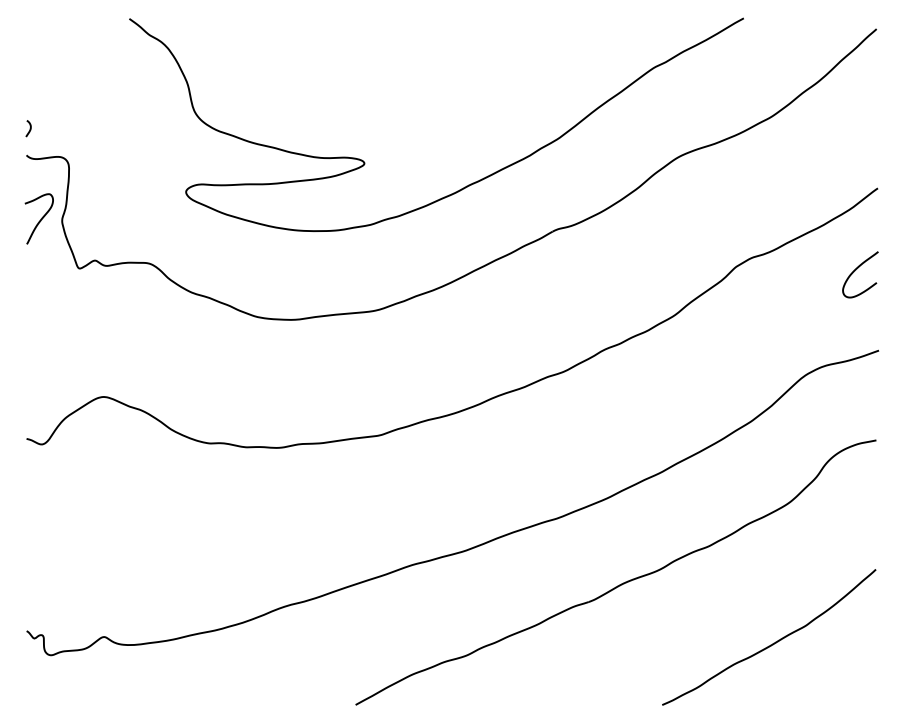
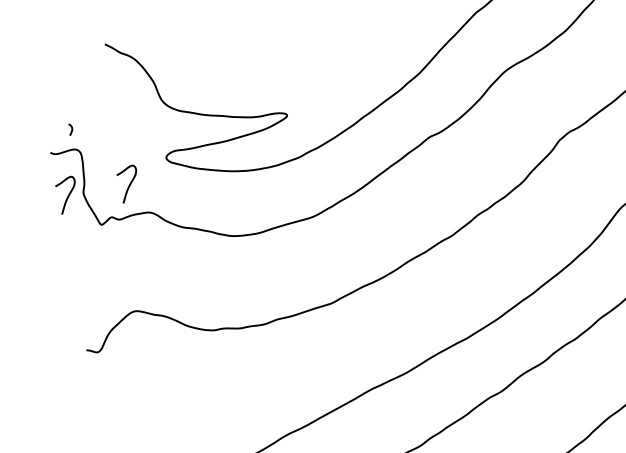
curve: (29, 128) -> (71, 129), moved
curve: (128, 219) -> (129, 184), added

